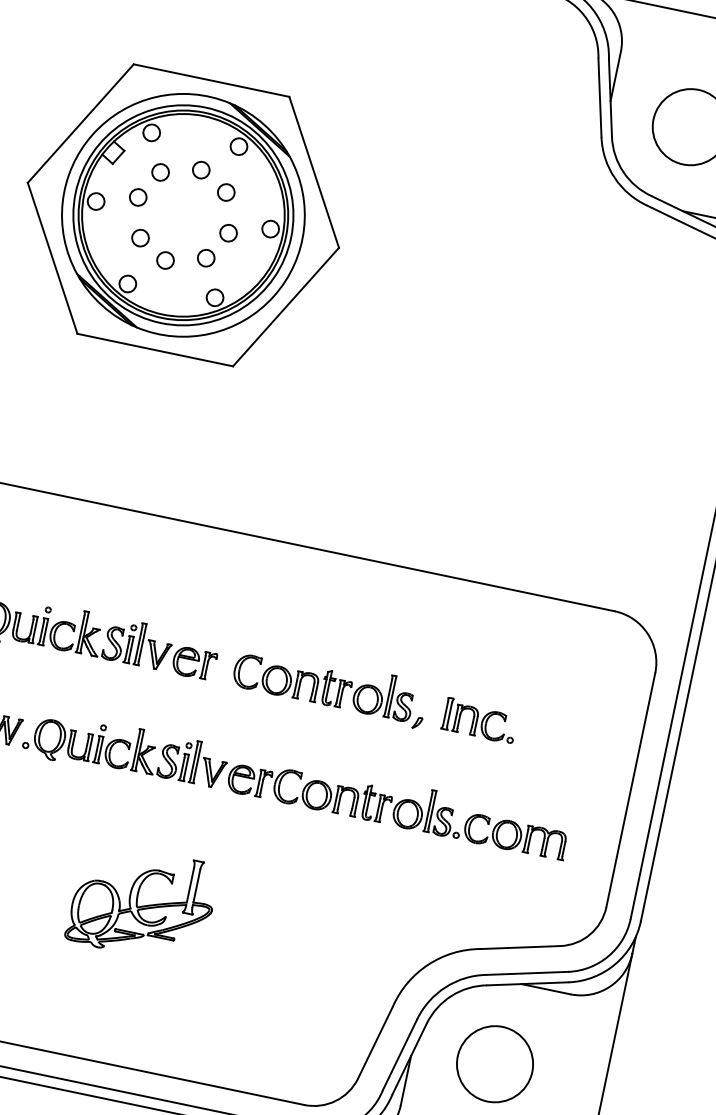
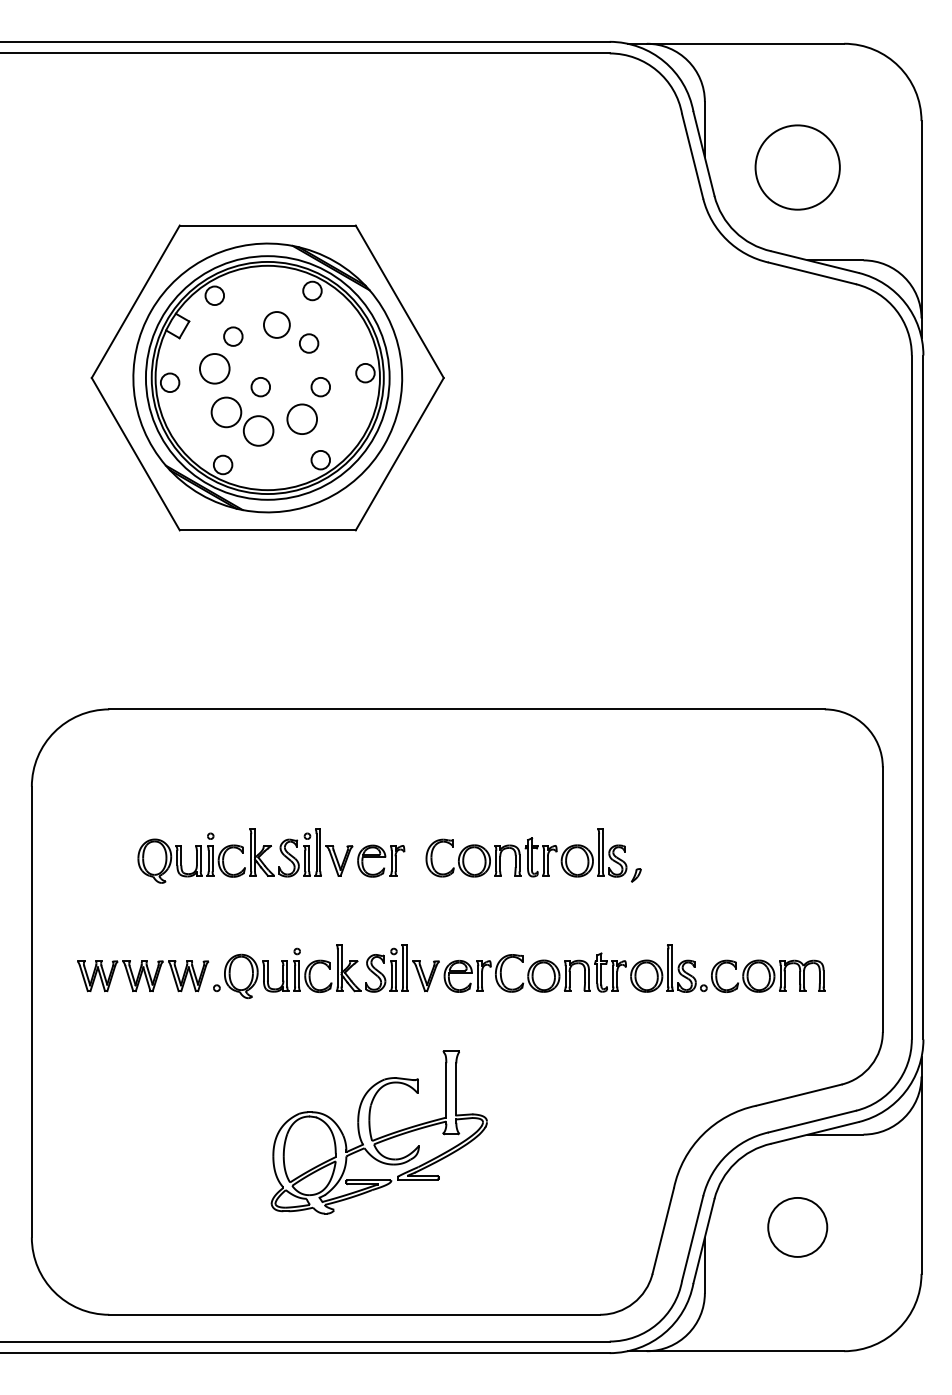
circle: (200, 169) -> (276, 324), size x1.4
circle: (138, 197) -> (214, 368), size x1.6
circle: (175, 222) -> (260, 387), added
circle: (140, 238) -> (226, 412), size x1.6
circle: (205, 258) -> (301, 419), size x1.6
circle: (165, 260) -> (258, 430), size x1.6
part: (479, 720) -> (703, 858), removed
part: (141, 902) -> (378, 1132), size x1.4
circle: (494, 1064) -> (797, 1227), size x0.7

